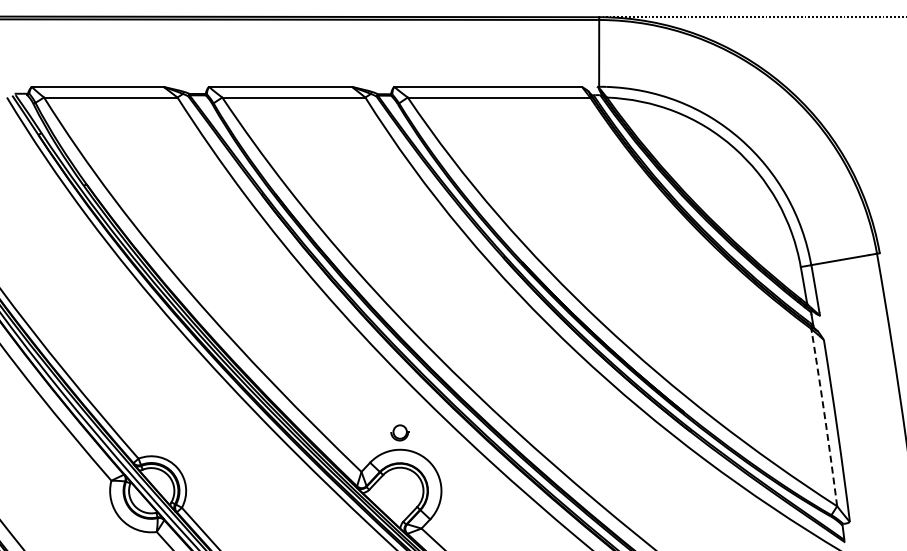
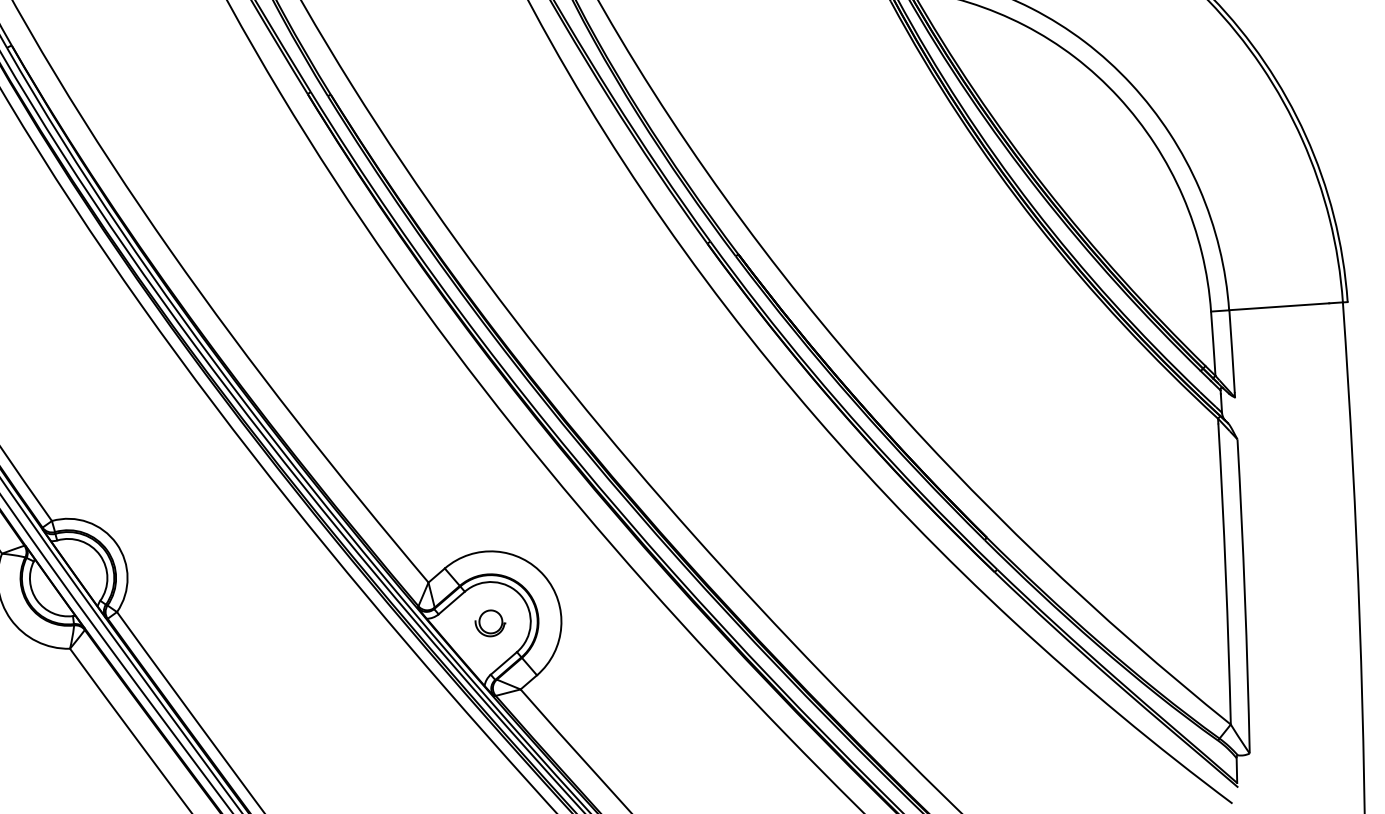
arc: (825, 418) -> (1226, 573), dashed -> solid
part: (399, 432) -> (489, 622), moved

